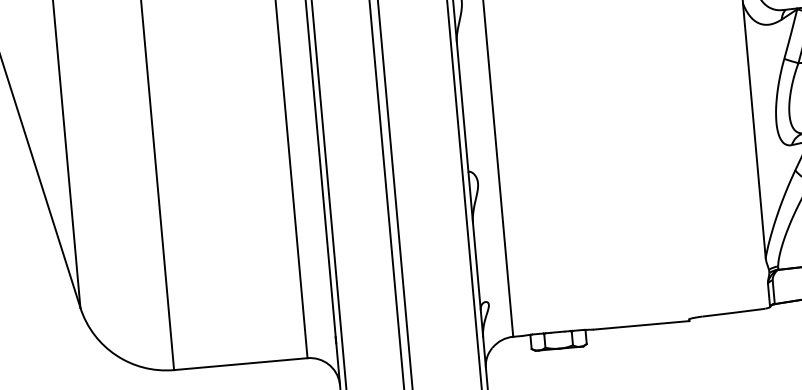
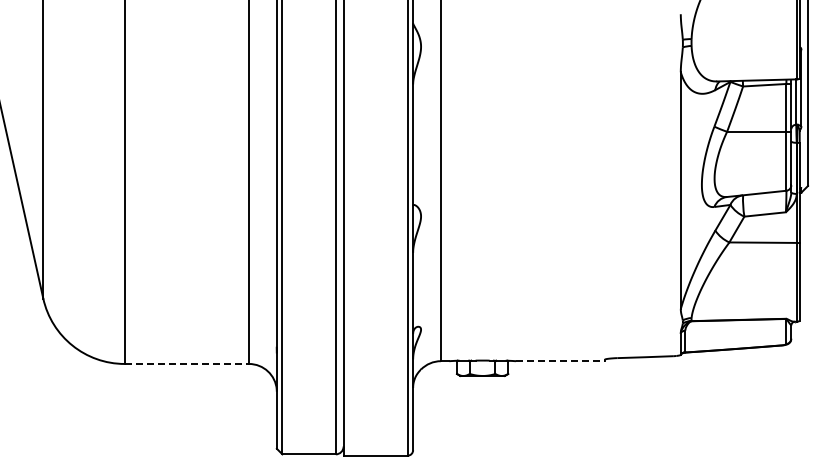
line: (641, 325) -> (560, 361), solid -> dashed
line: (241, 363) -> (187, 363), solid -> dashed

